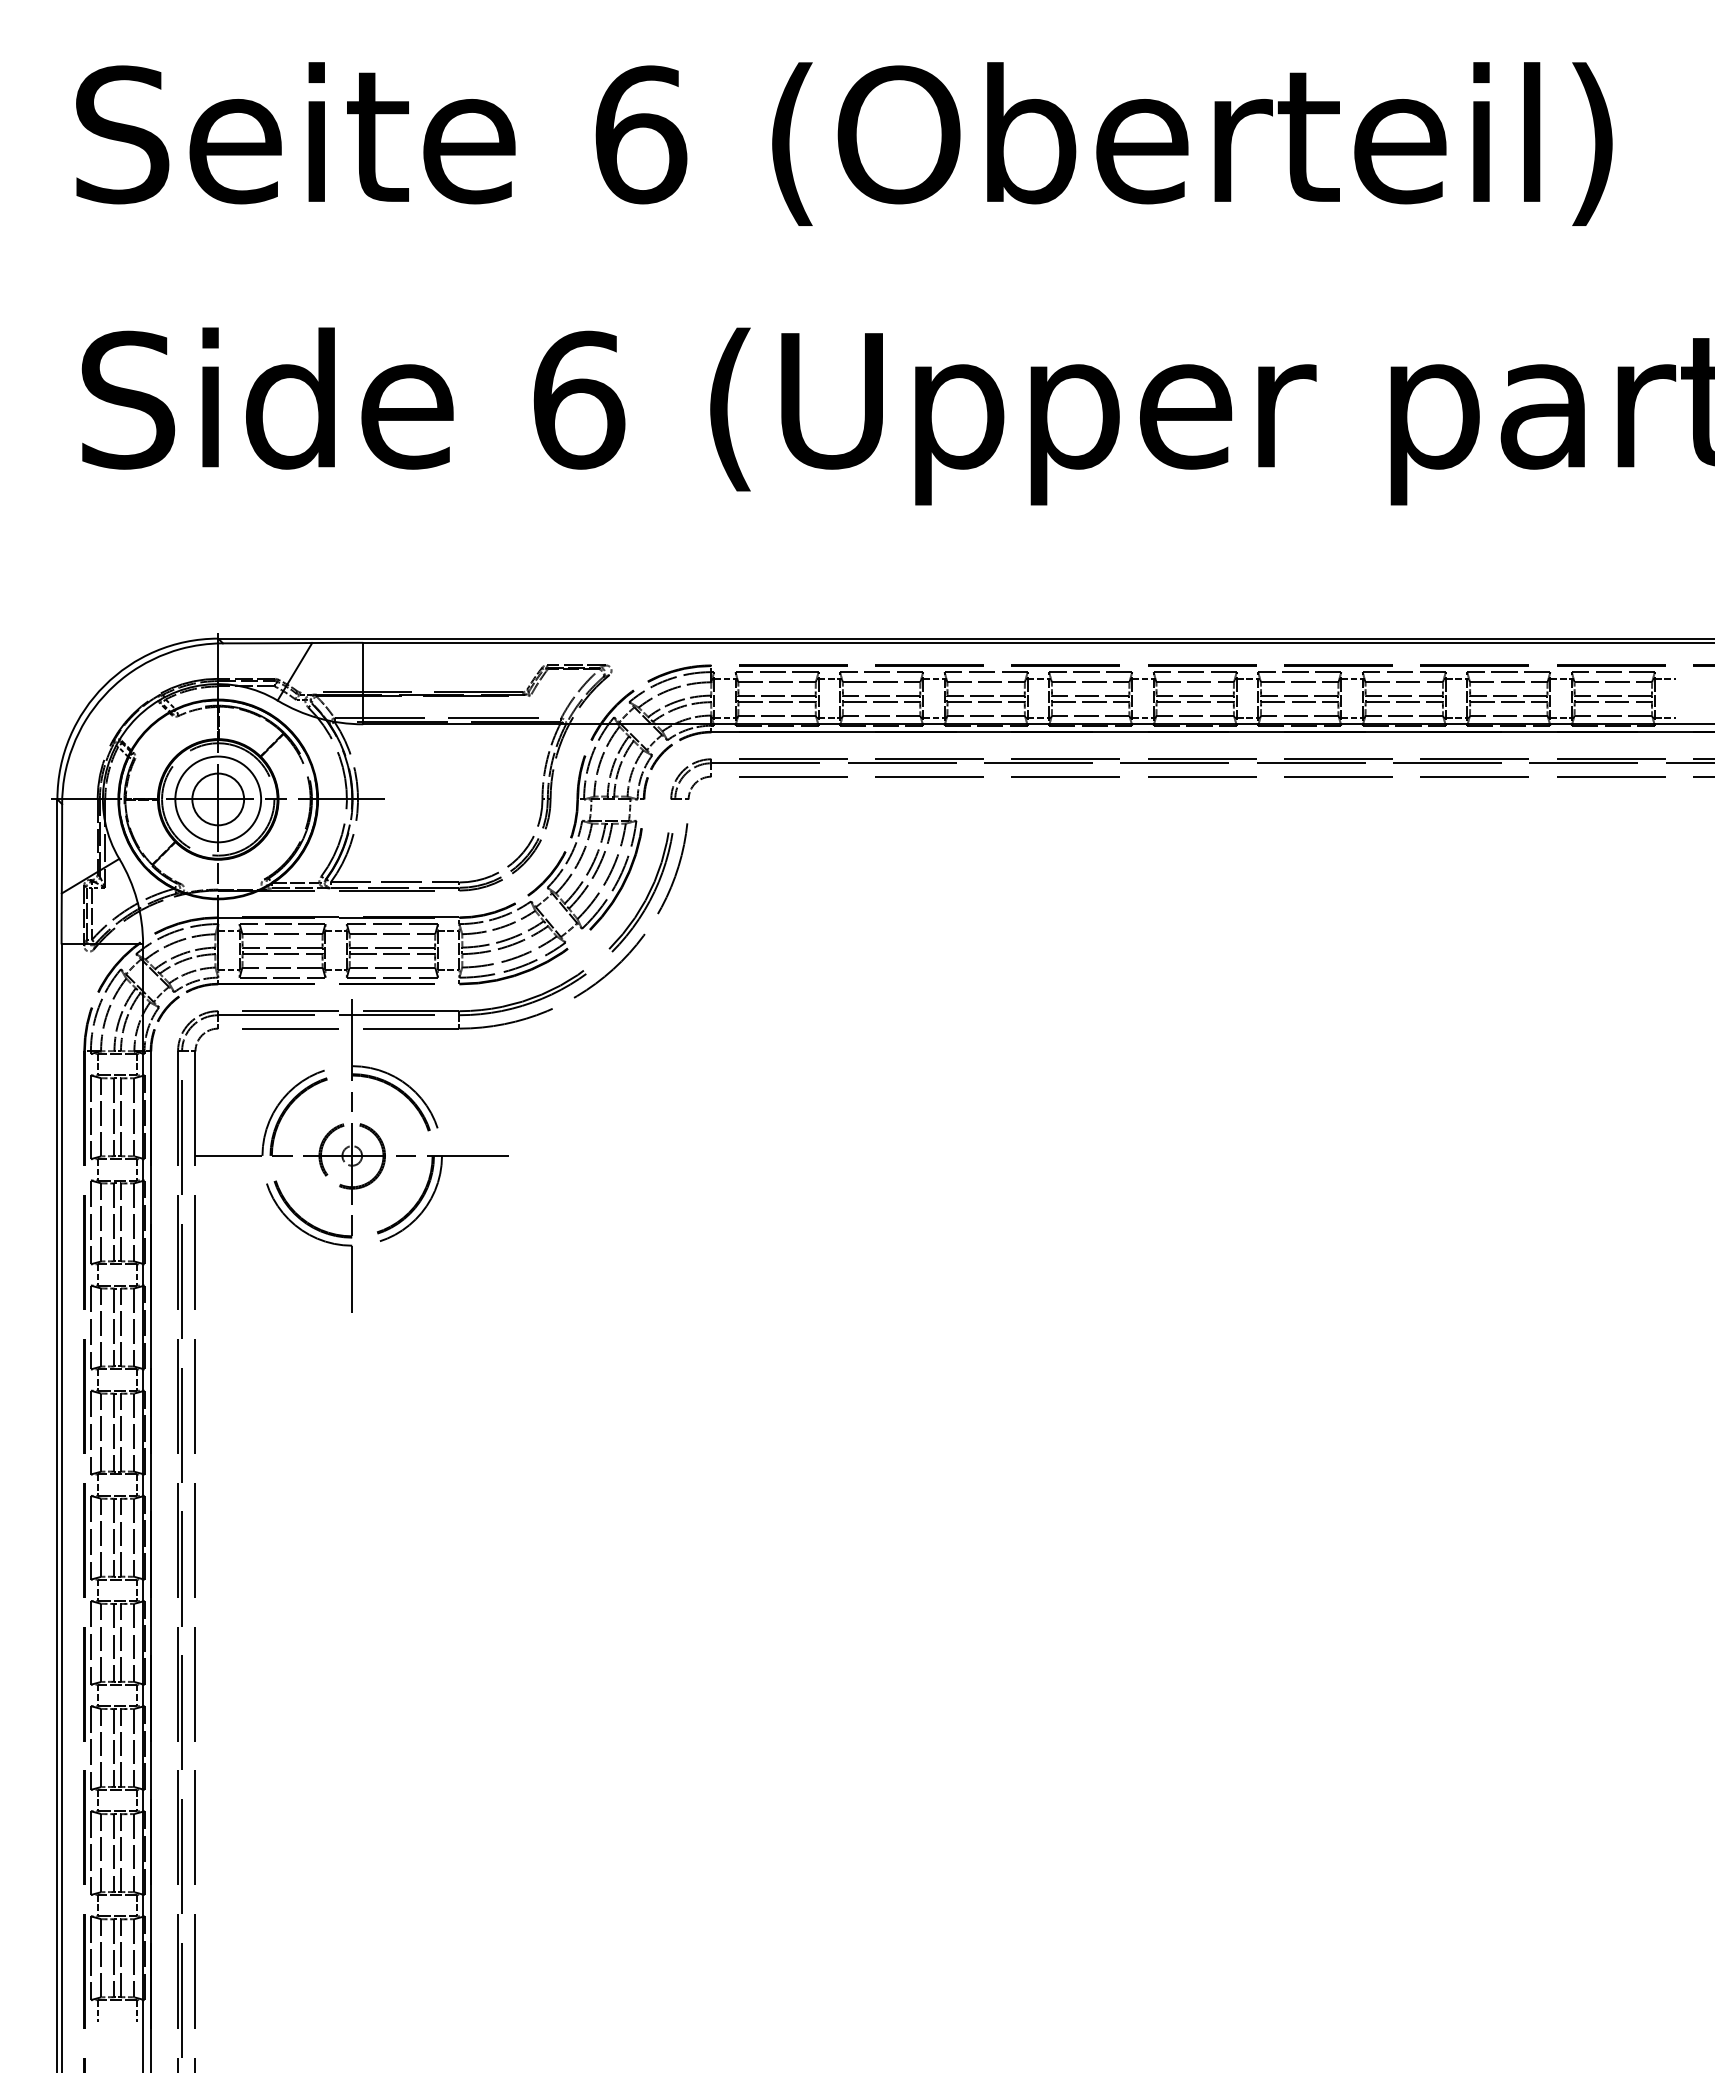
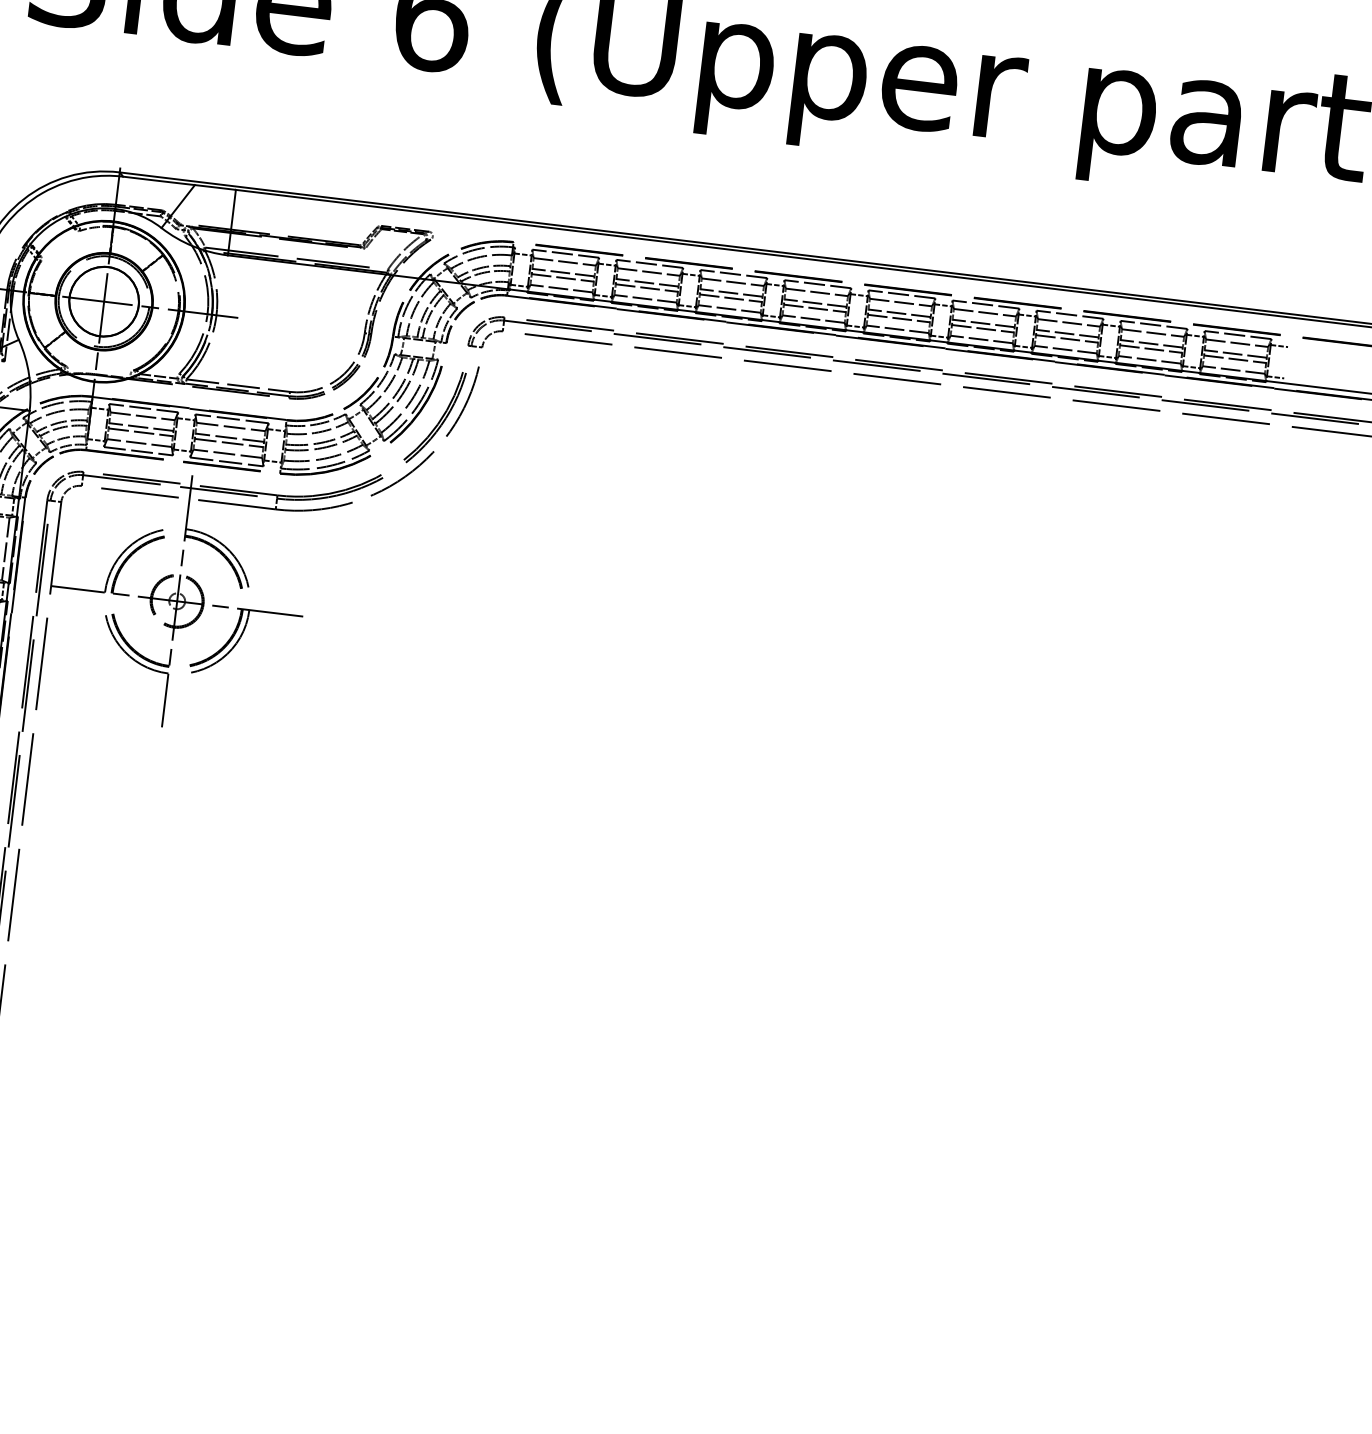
circle: (218, 799) -> (104, 301), size x1.67

